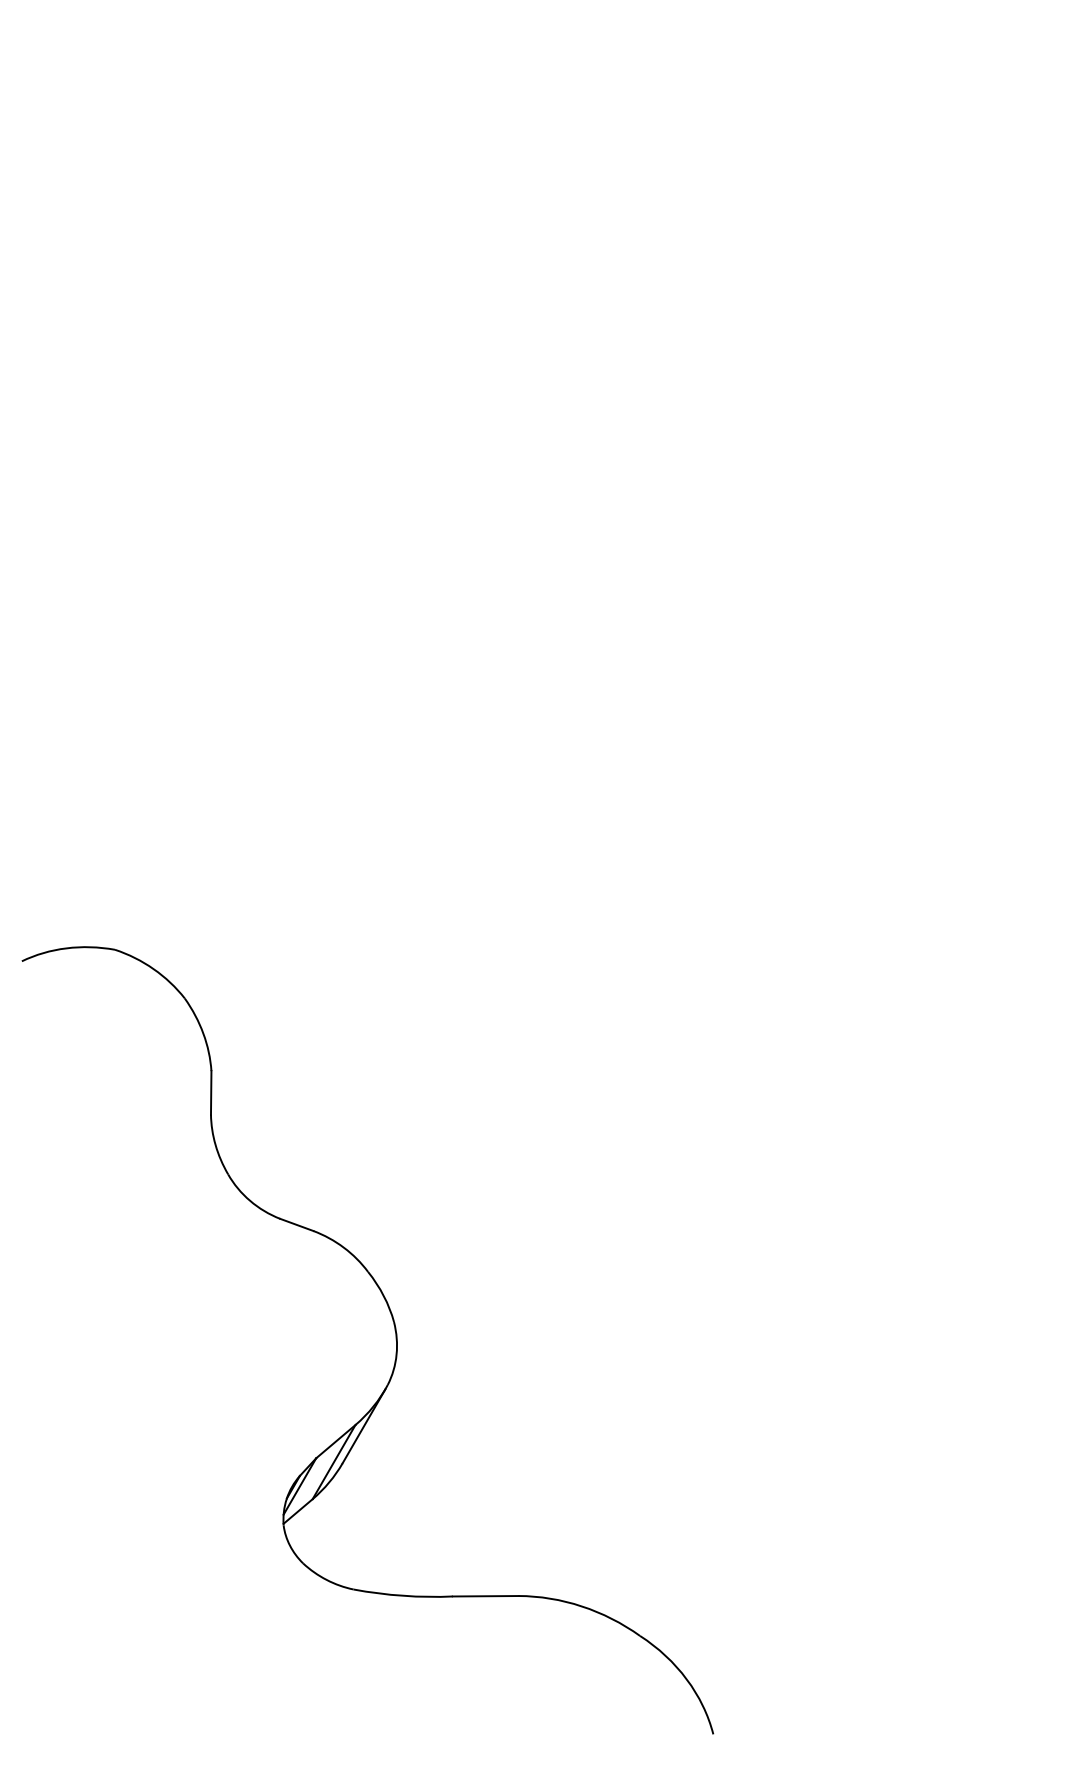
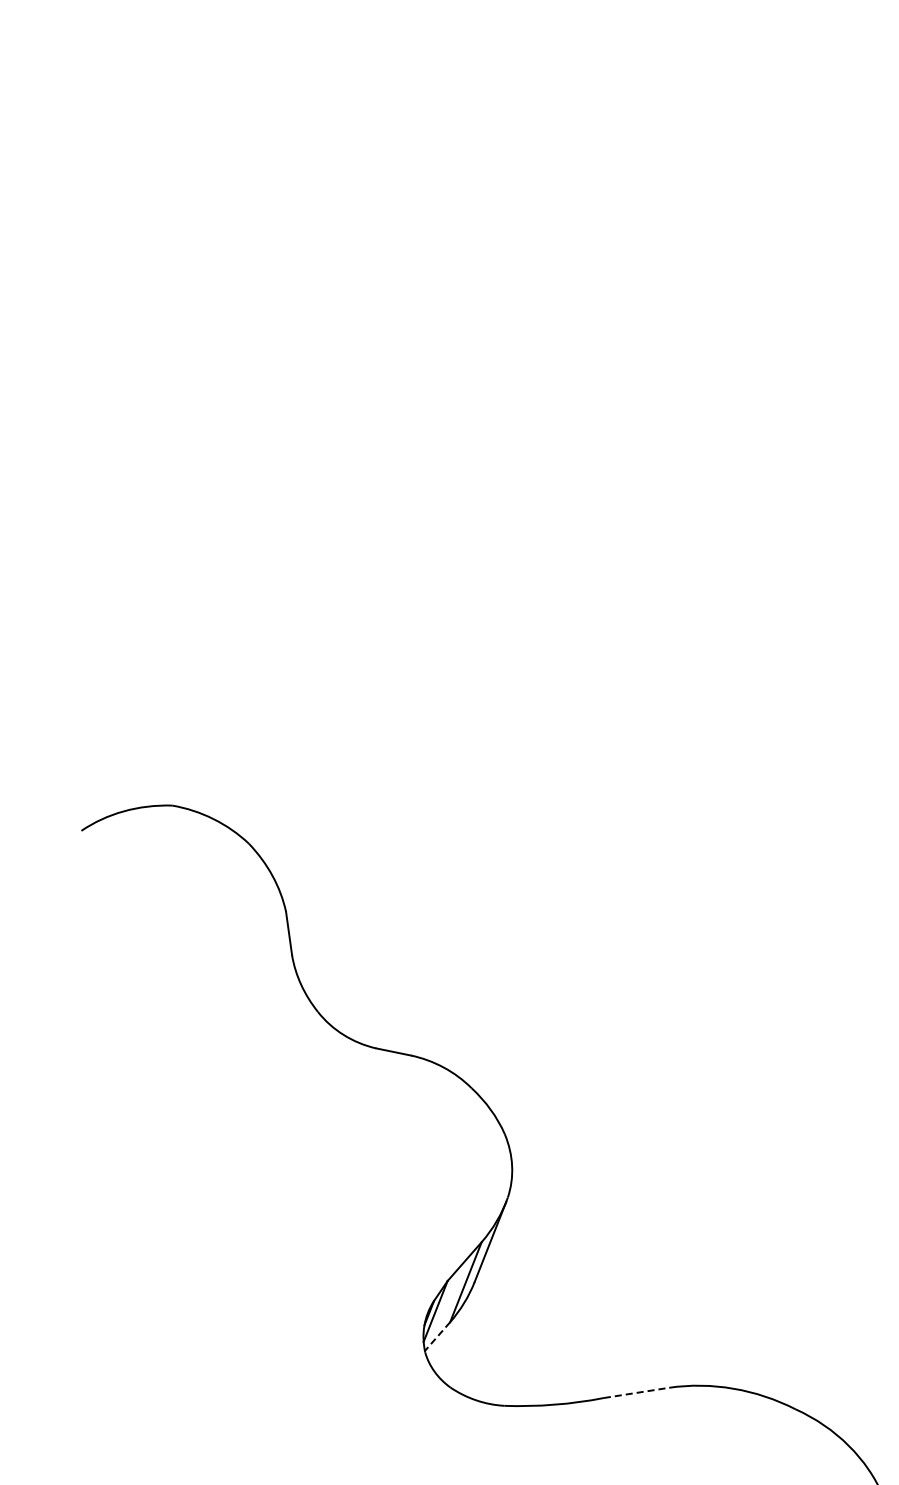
line: (297, 1511) -> (436, 1336), solid -> dashed
line: (485, 1596) -> (636, 1393), solid -> dashed

